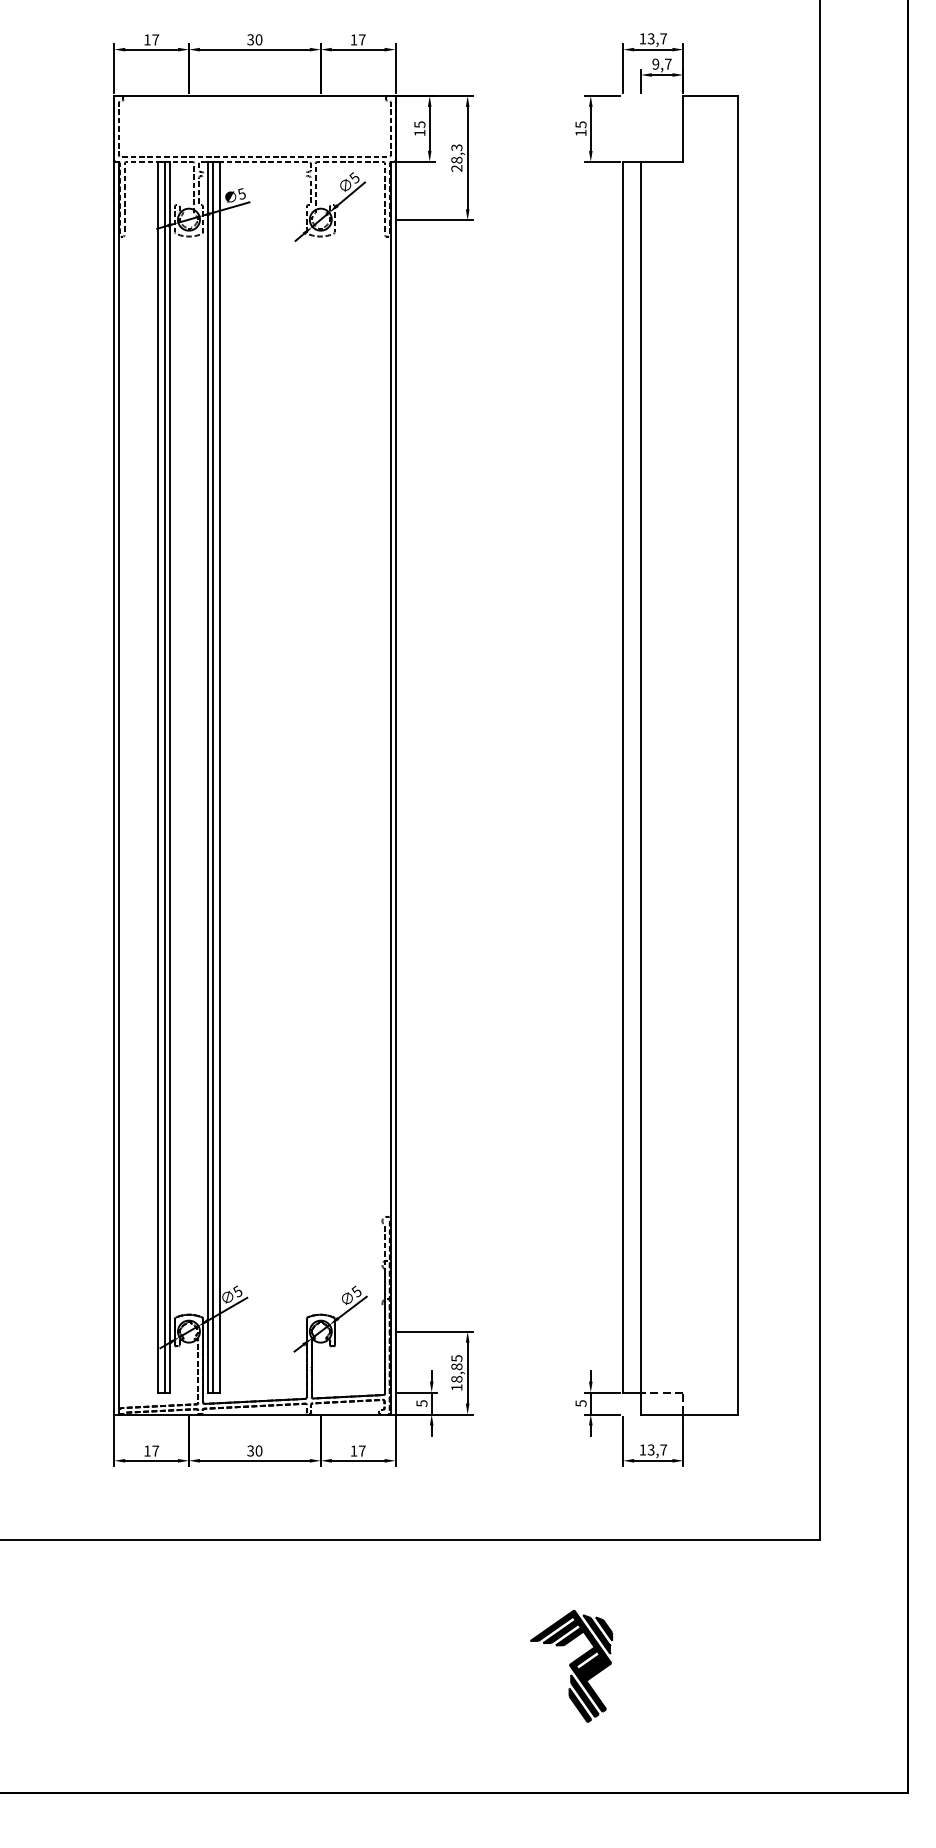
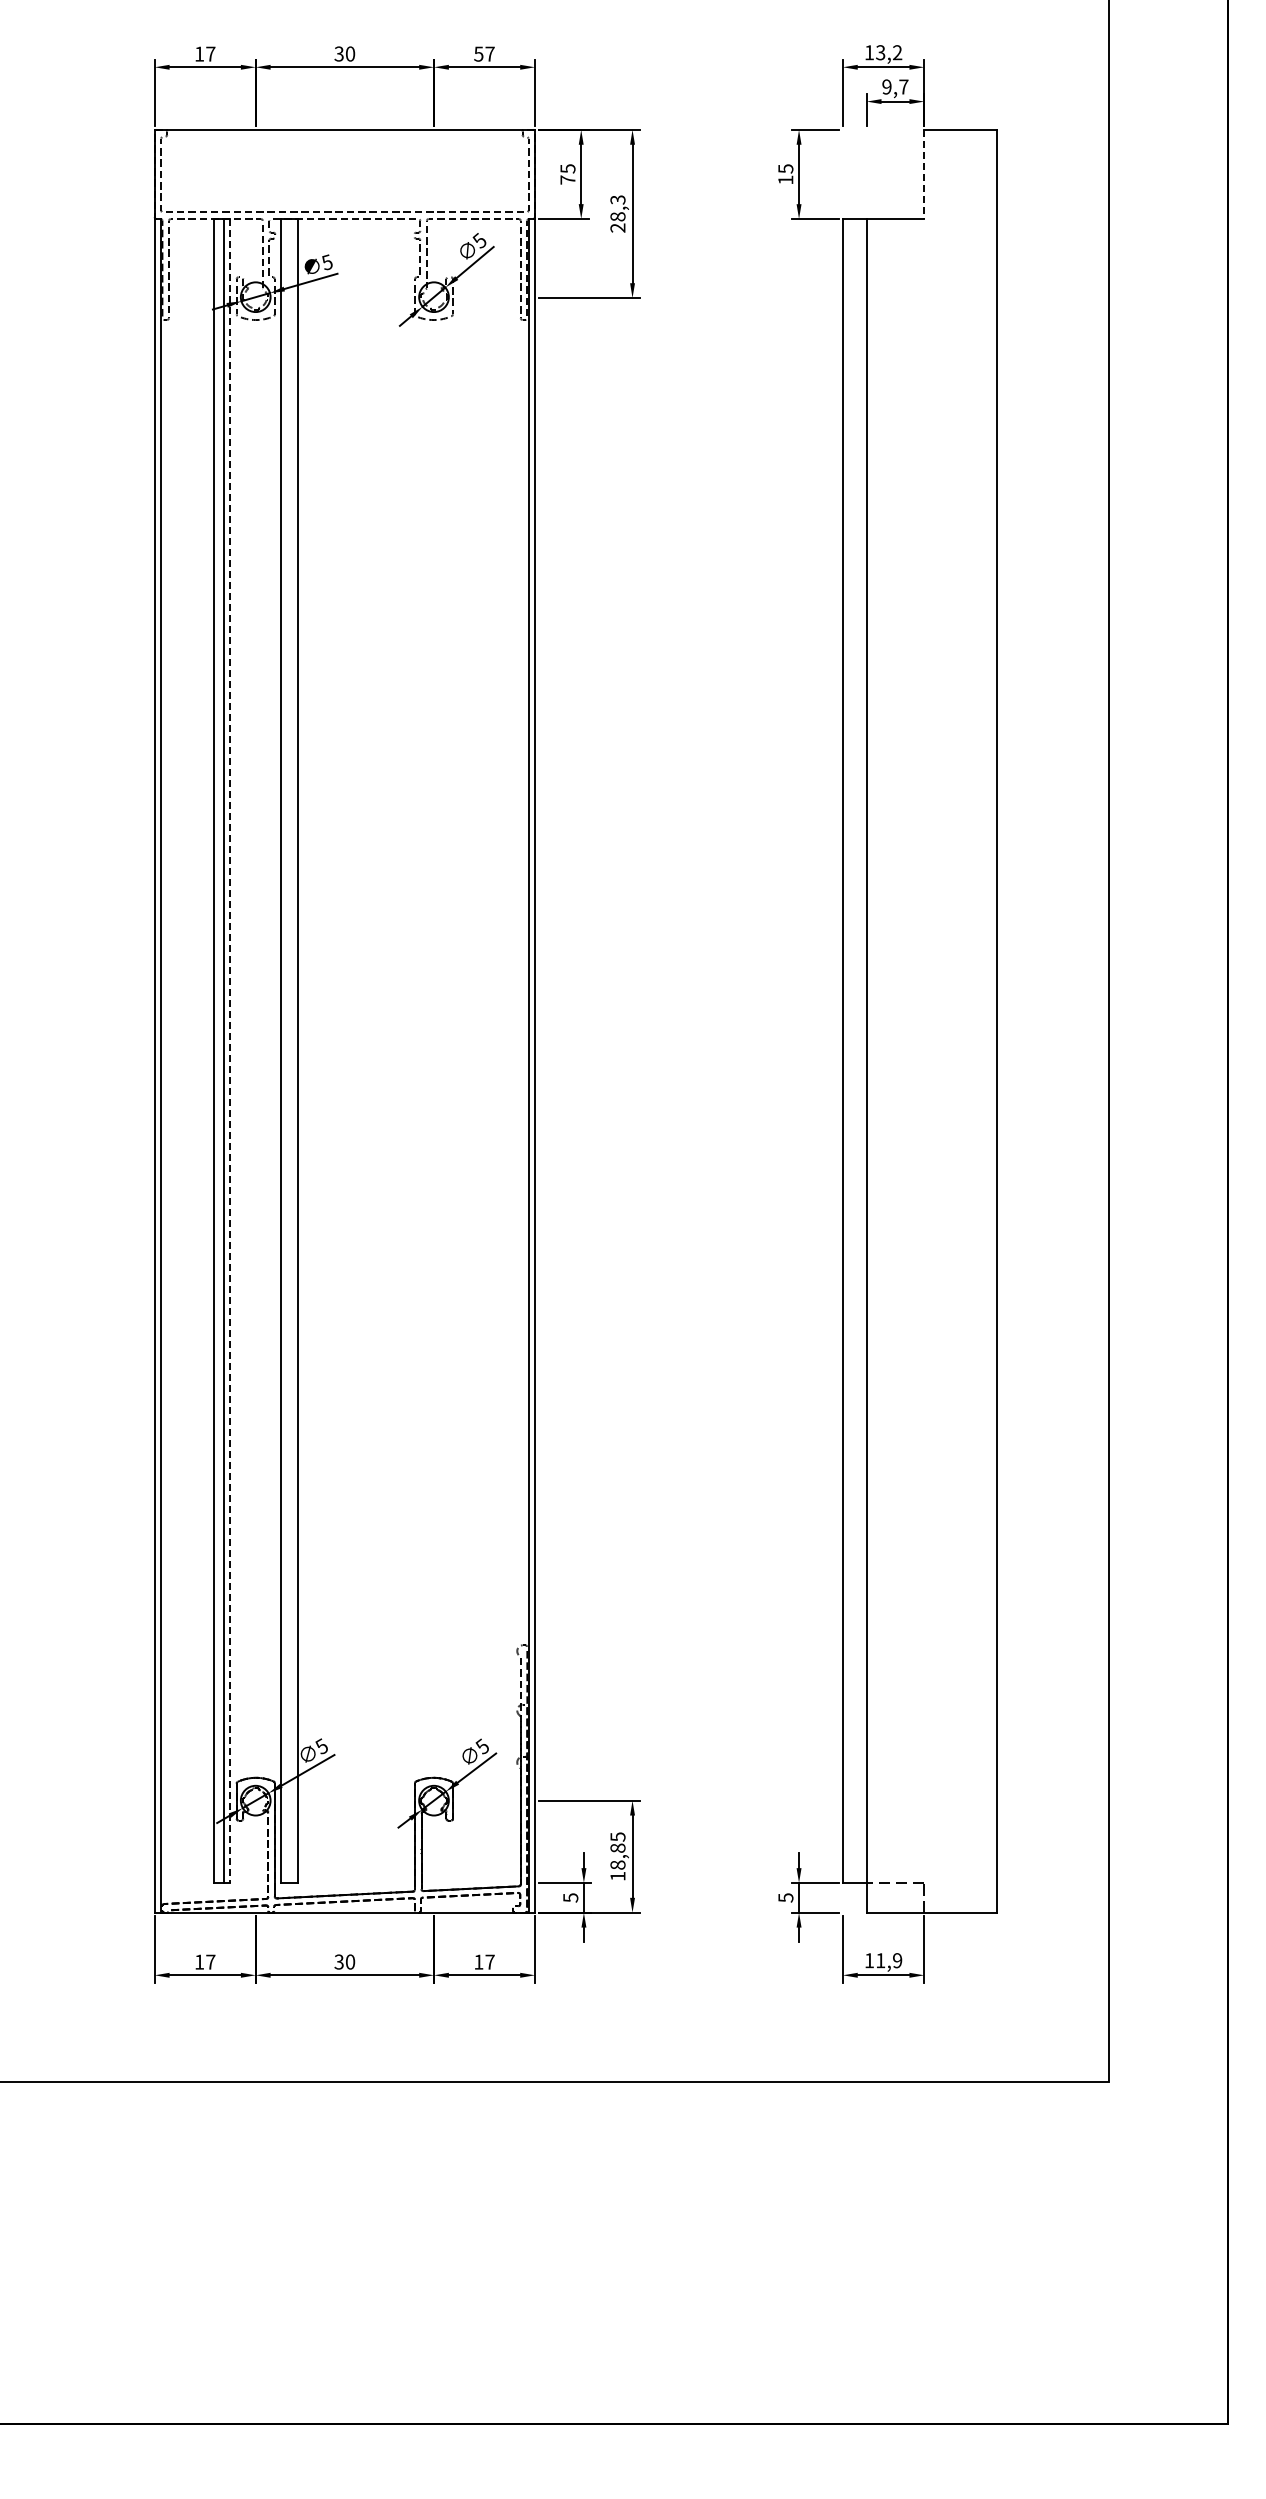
text: (663, 38) -> (897, 52), 13,7 -> 13,2
text: (353, 39) -> (478, 53), 17 -> 57
line: (683, 128) -> (924, 174), solid -> dashed
text: (419, 132) -> (567, 179), 15 -> 75
line: (212, 776) -> (287, 1050), removed
line: (170, 777) -> (230, 1051), solid -> dashed
text: (657, 1449) -> (889, 1960), 13,7 -> 11,9
part: (571, 1666) -> (772, 2253), removed

